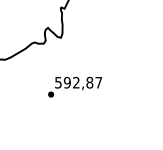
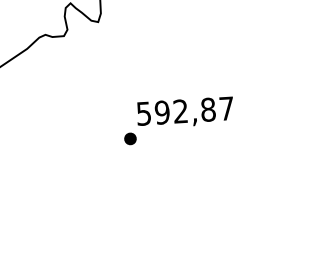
text: (75, 86) -> (179, 119), moved

